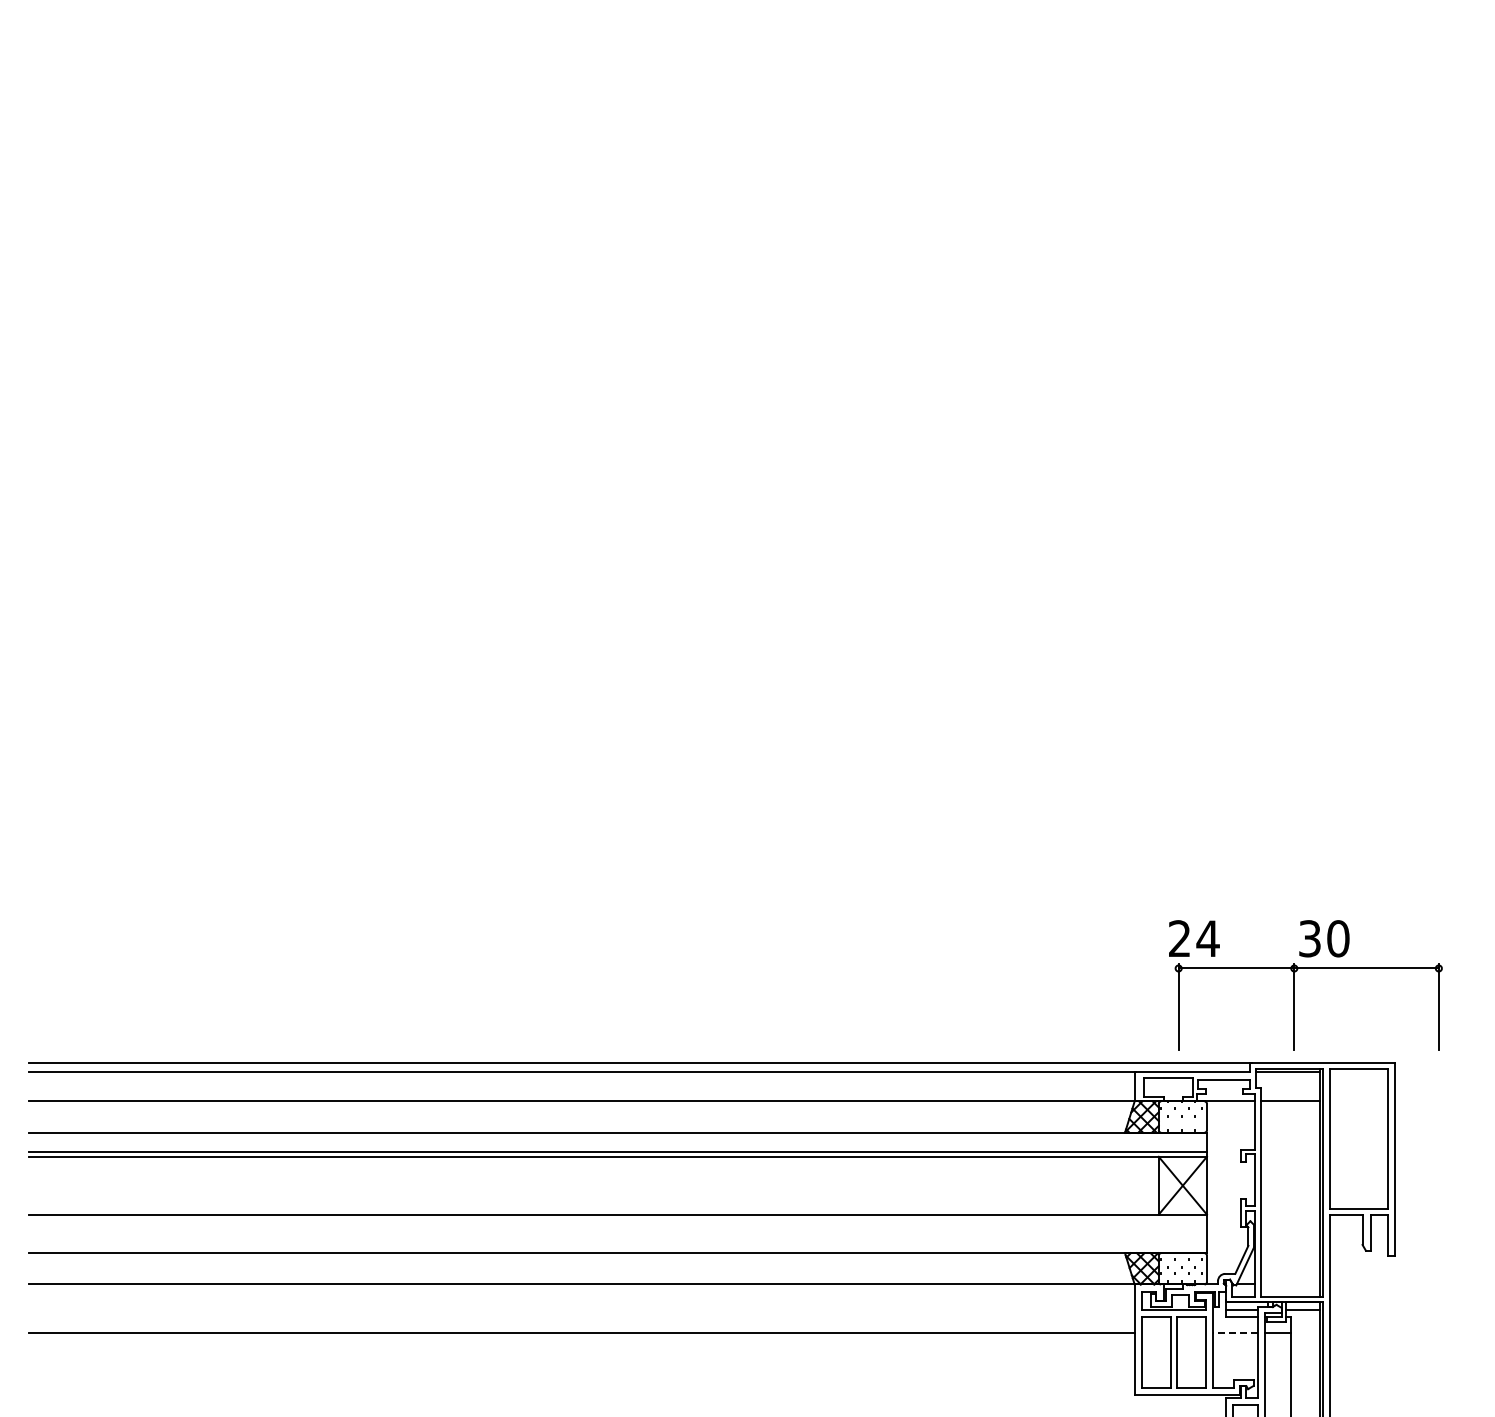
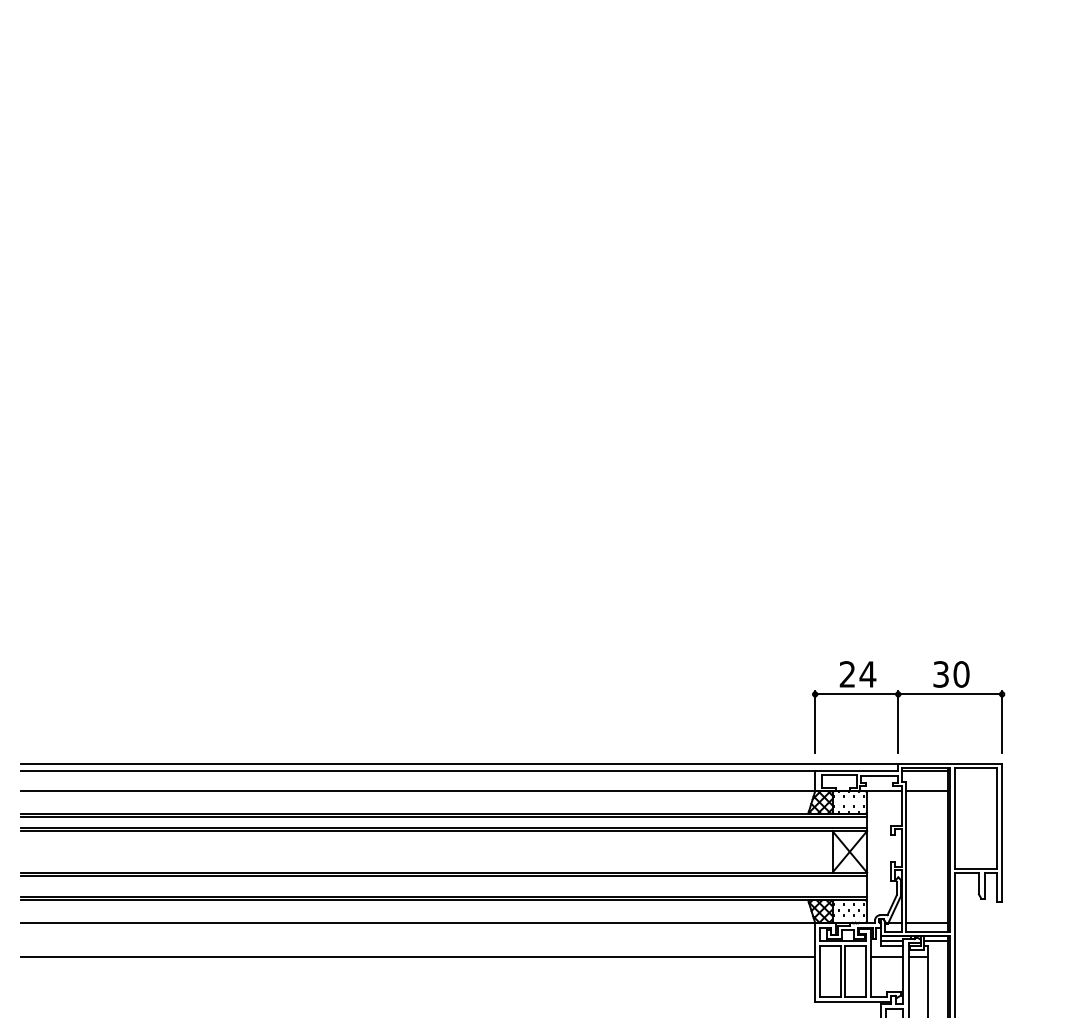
part: (1294, 1006) -> (898, 721), moved
line: (617, 1137) -> (443, 817), added
line: (617, 1219) -> (443, 876), added
line: (617, 1248) -> (443, 896), added
line: (1290, 1284) -> (927, 922), added
line: (1234, 1332) -> (886, 957), dashed -> solid

